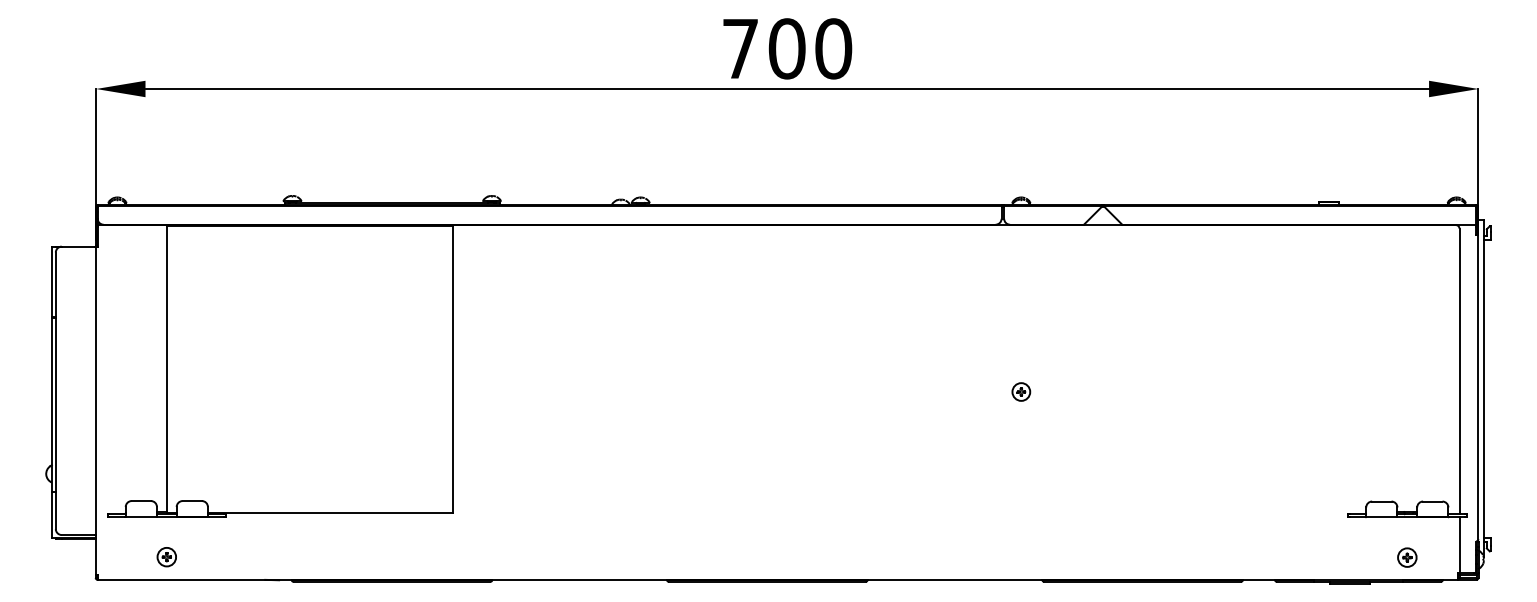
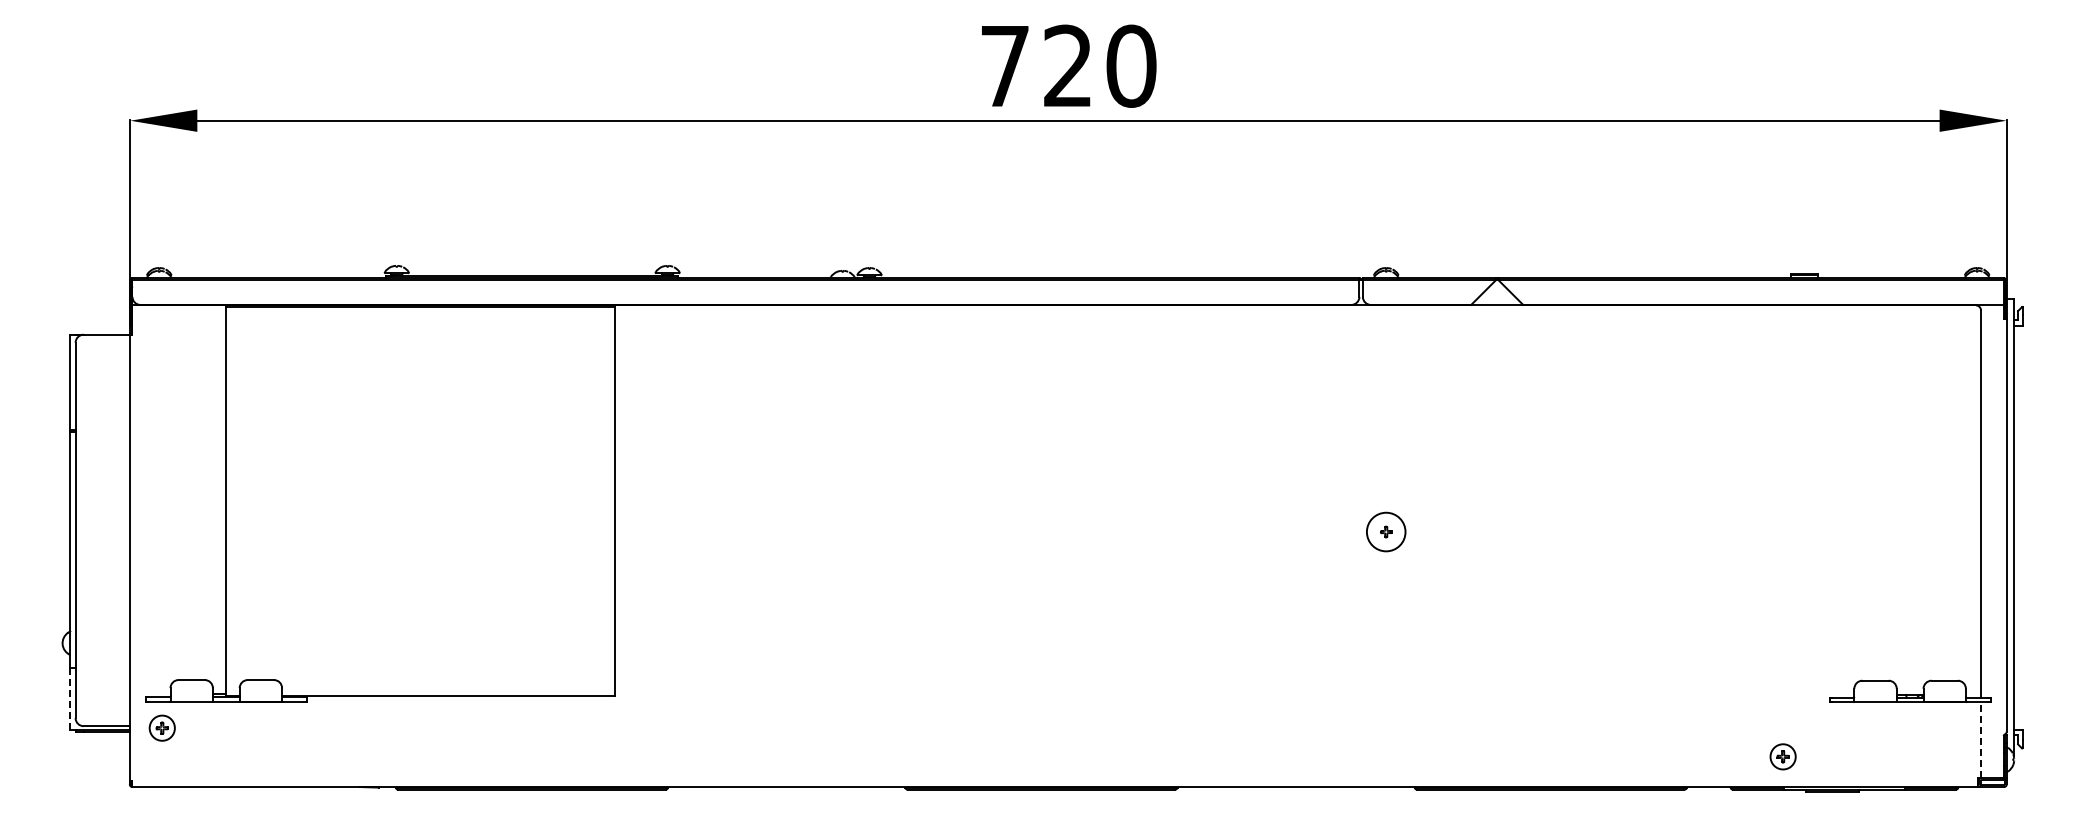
text: (787, 48) -> (1068, 65), 700 -> 720
circle: (1021, 391) -> (1386, 531), size x1.6
line: (52, 514) -> (70, 698), solid -> dashed
line: (1459, 544) -> (1980, 739), solid -> dashed
part: (166, 556) -> (161, 727), moved
part: (1406, 557) -> (1782, 756), moved

